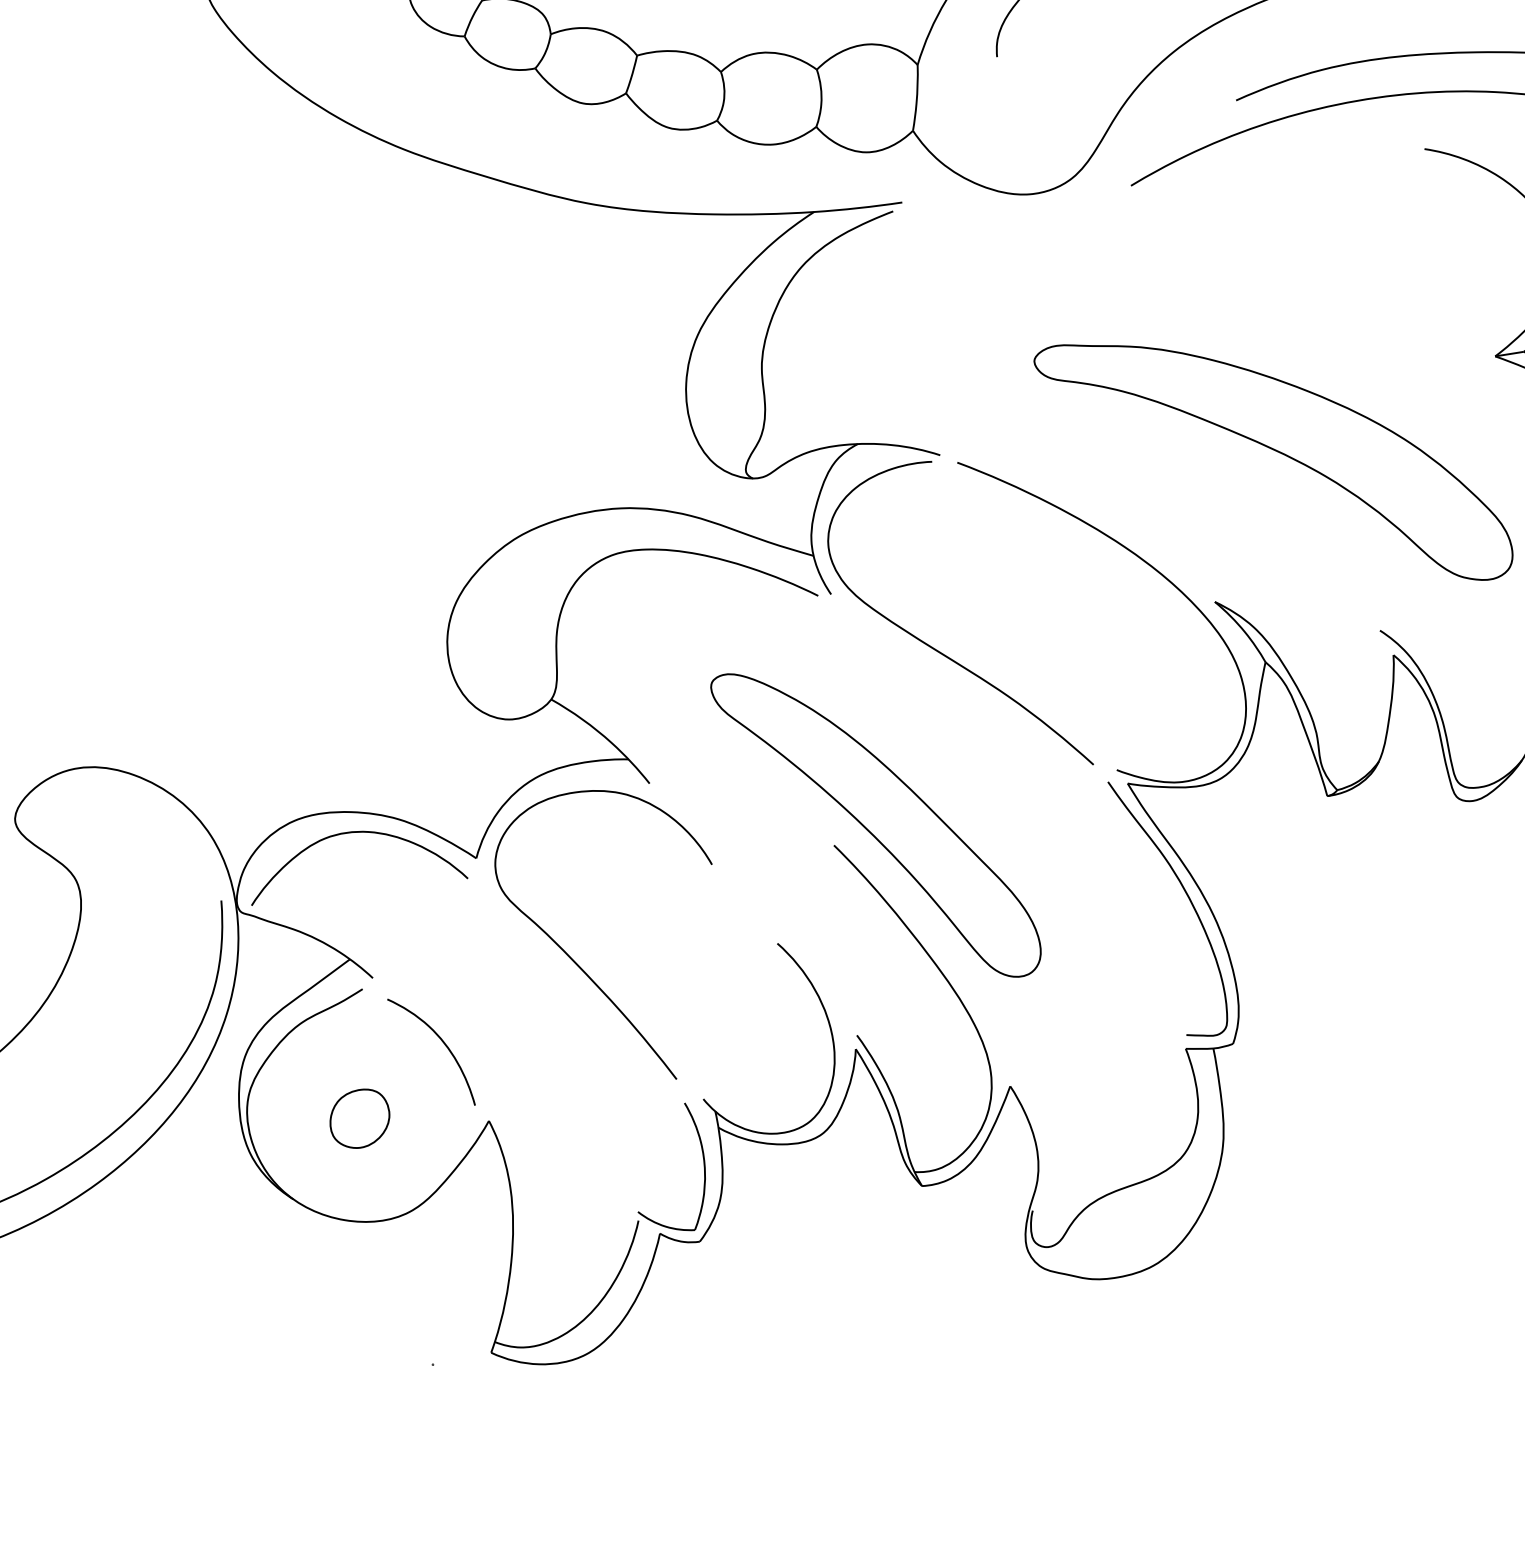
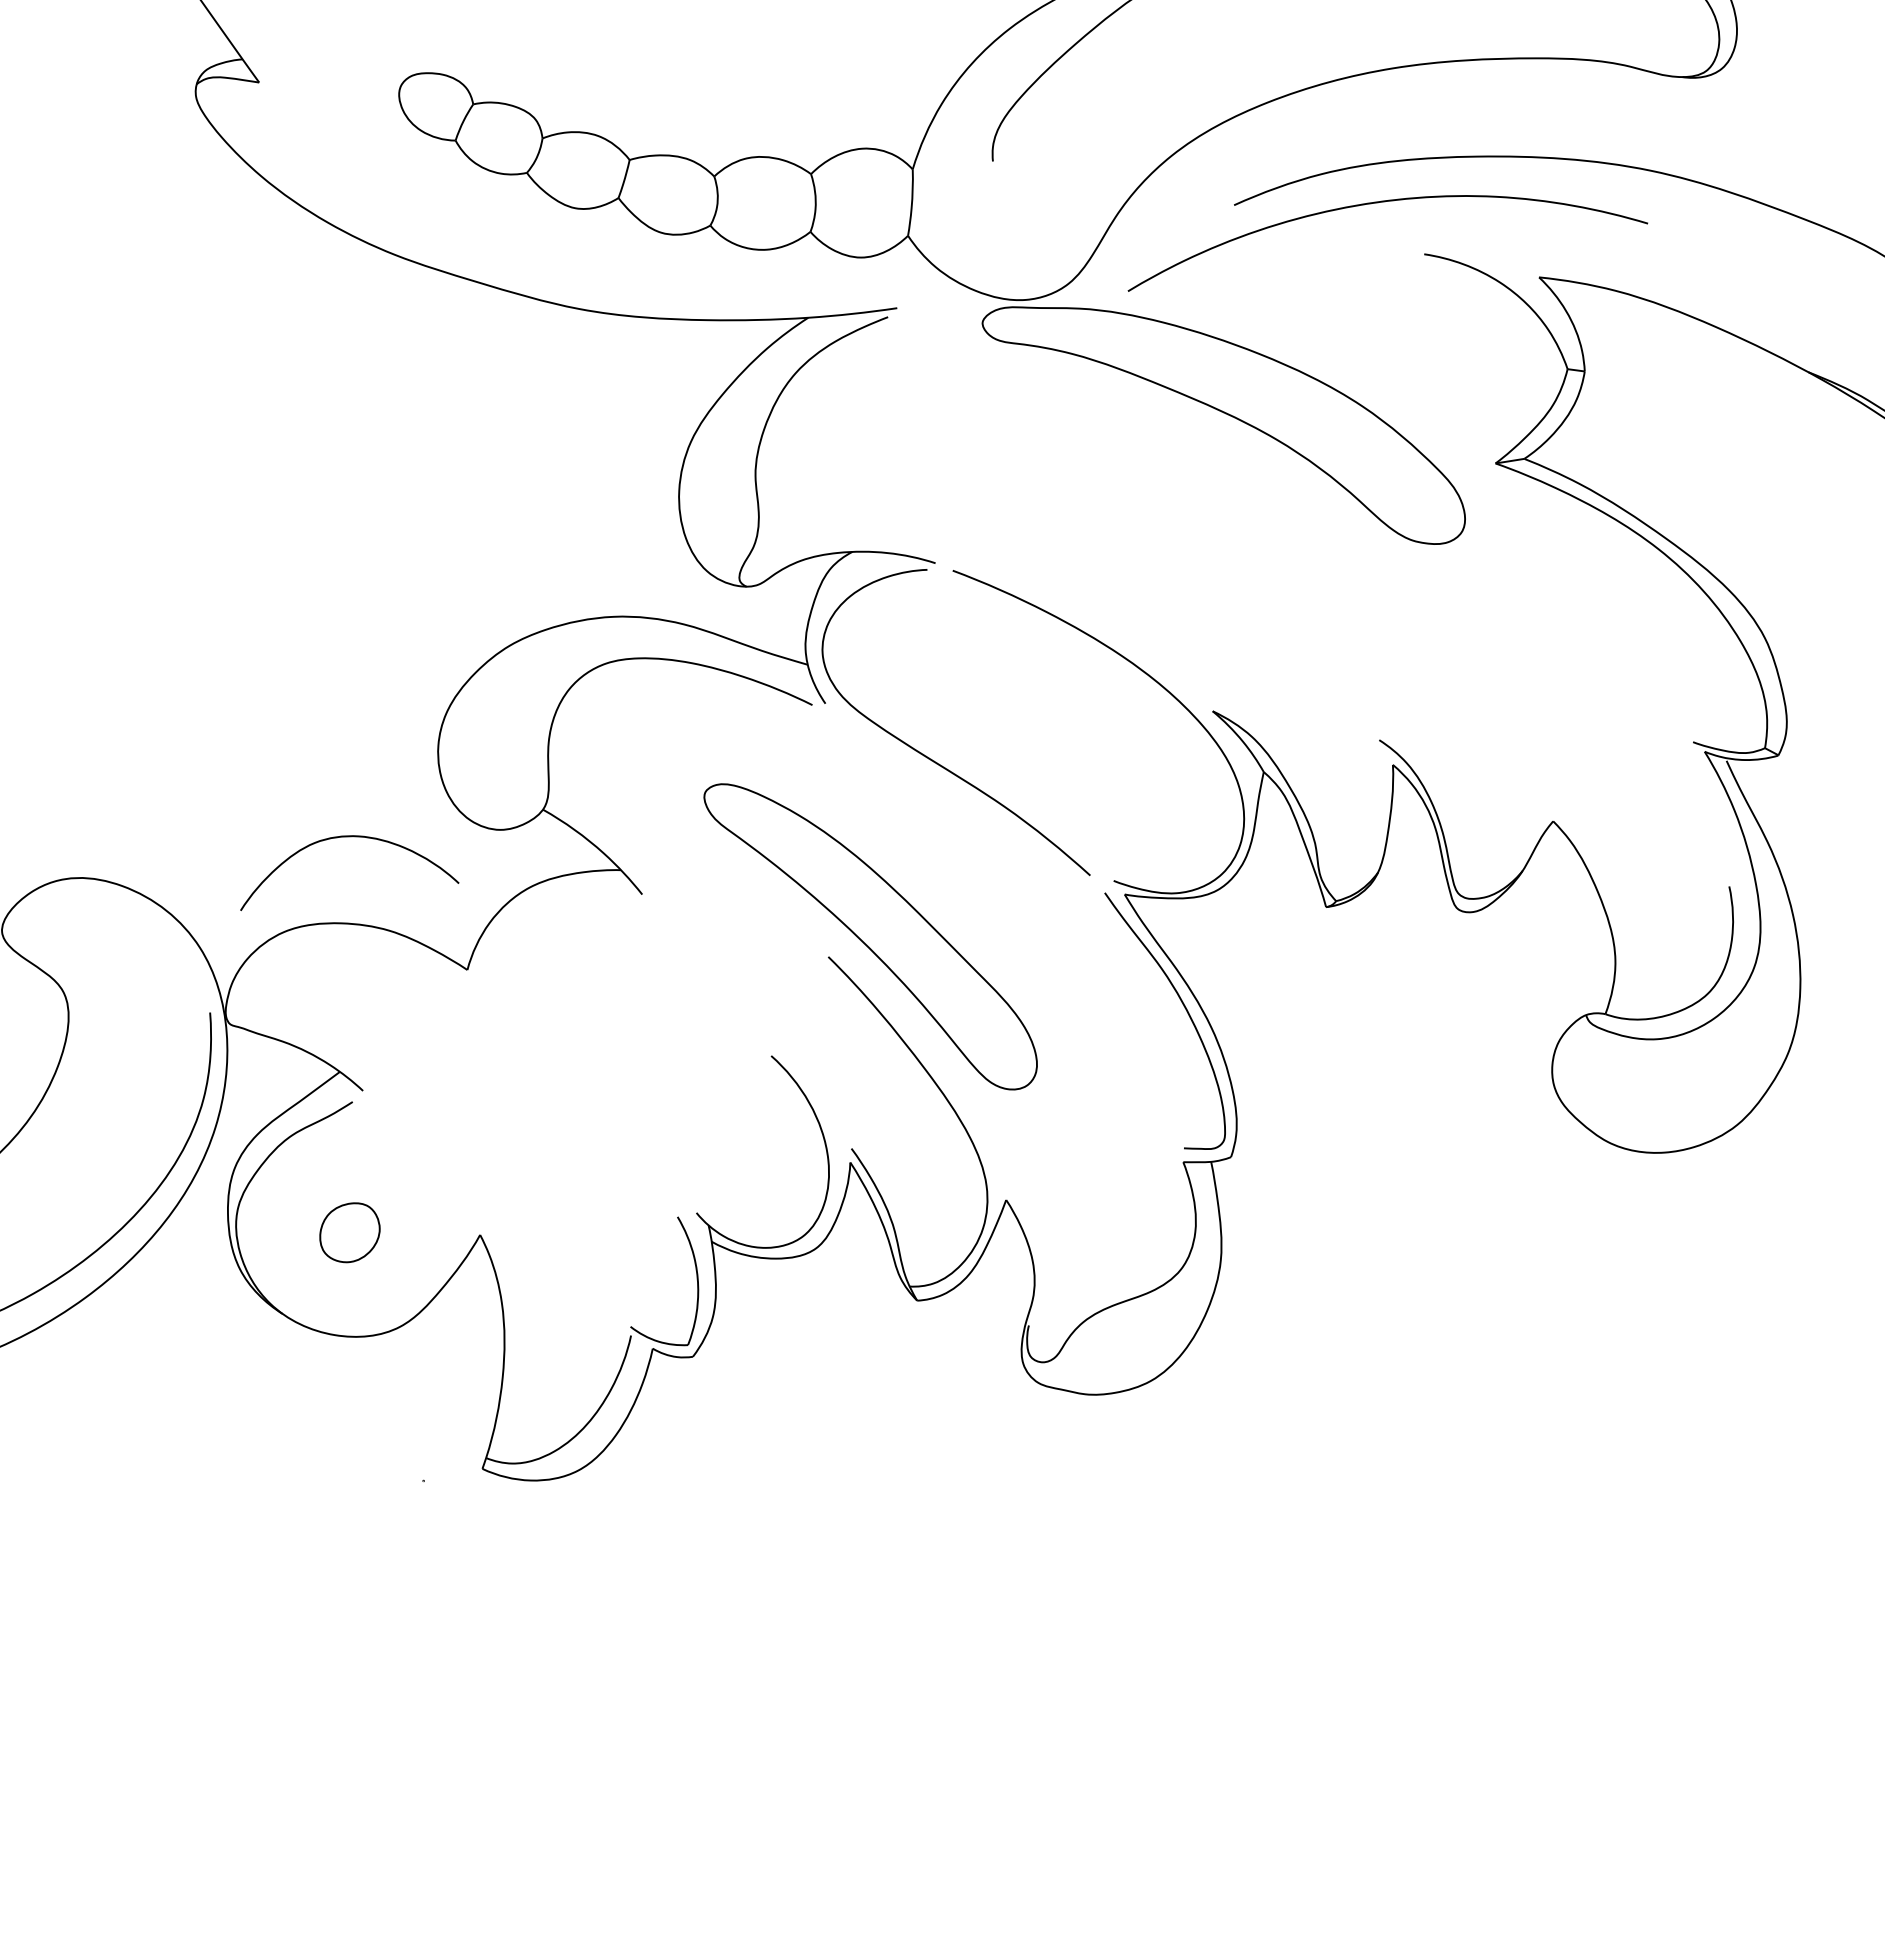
part: (1275, 451) -> (1225, 414), moved
curve: (359, 833) -> (349, 837), moved
curve: (571, 956) -> (563, 1069), removed
curve: (442, 1043) -> (433, 1156), removed

